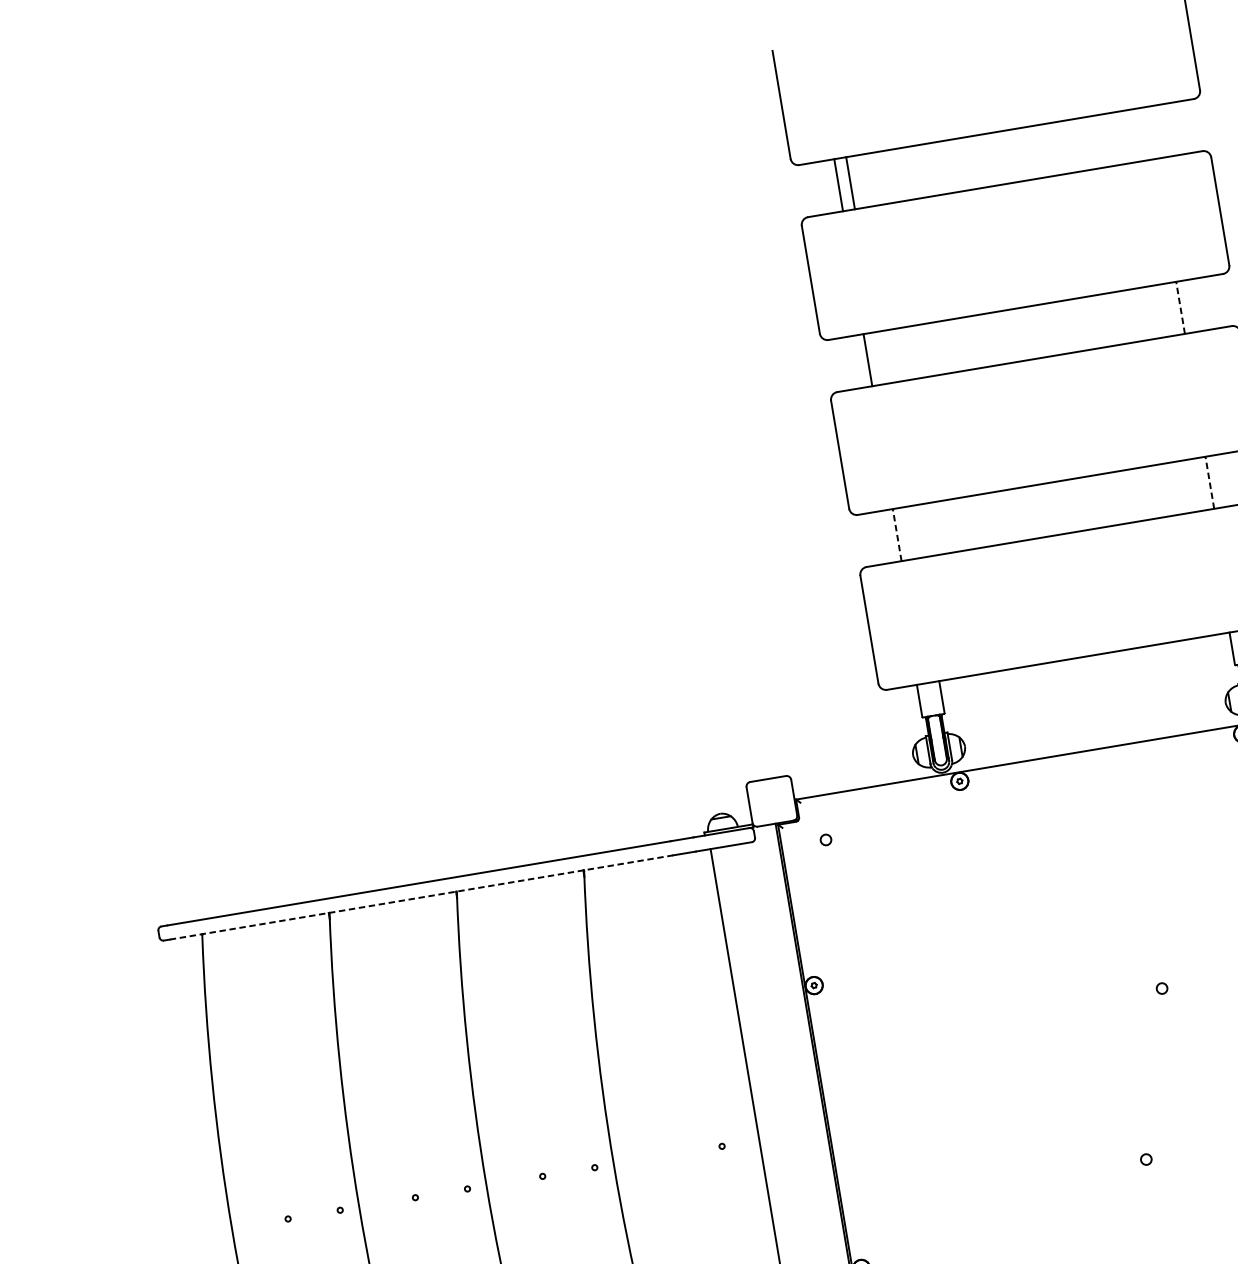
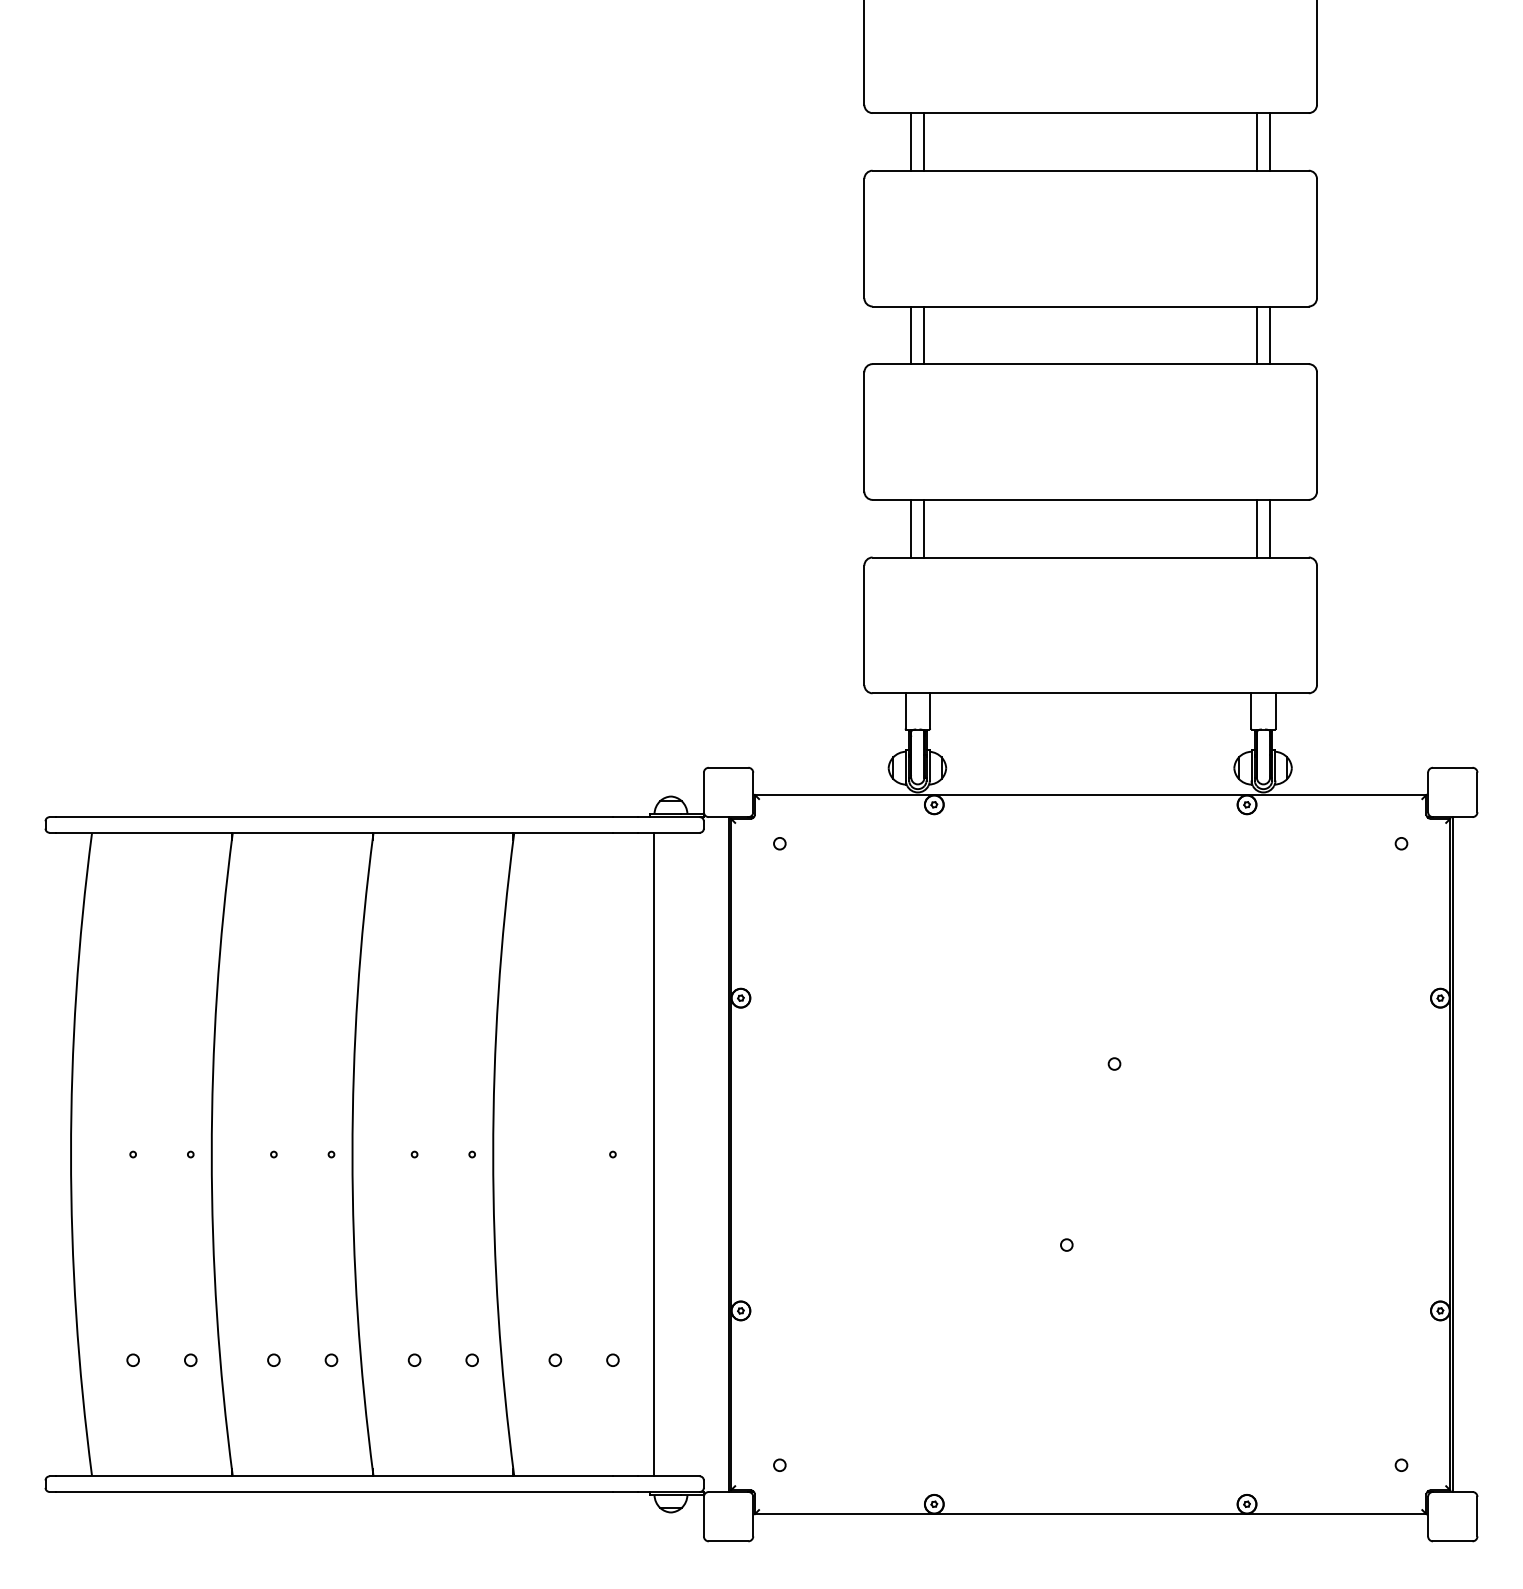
line: (1163, 130) -> (1270, 141), added
line: (1150, 132) -> (1256, 141), added
line: (1192, 305) -> (1270, 335), added
line: (1180, 308) -> (1256, 335), dashed -> solid
line: (879, 358) -> (924, 335), added
line: (1222, 480) -> (1270, 528), added
line: (1209, 482) -> (1256, 528), dashed -> solid
line: (909, 532) -> (924, 528), added
line: (897, 534) -> (911, 528), dashed -> solid
line: (421, 897) -> (334, 832), dashed -> solid

